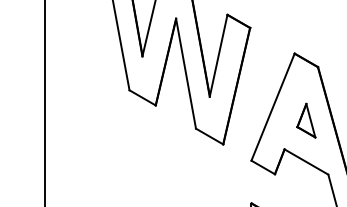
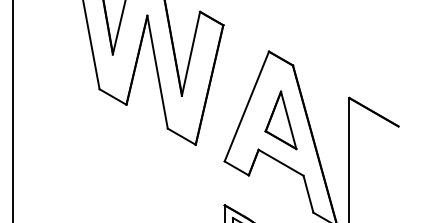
part: (305, 120) -> (280, 120), size x1.67

